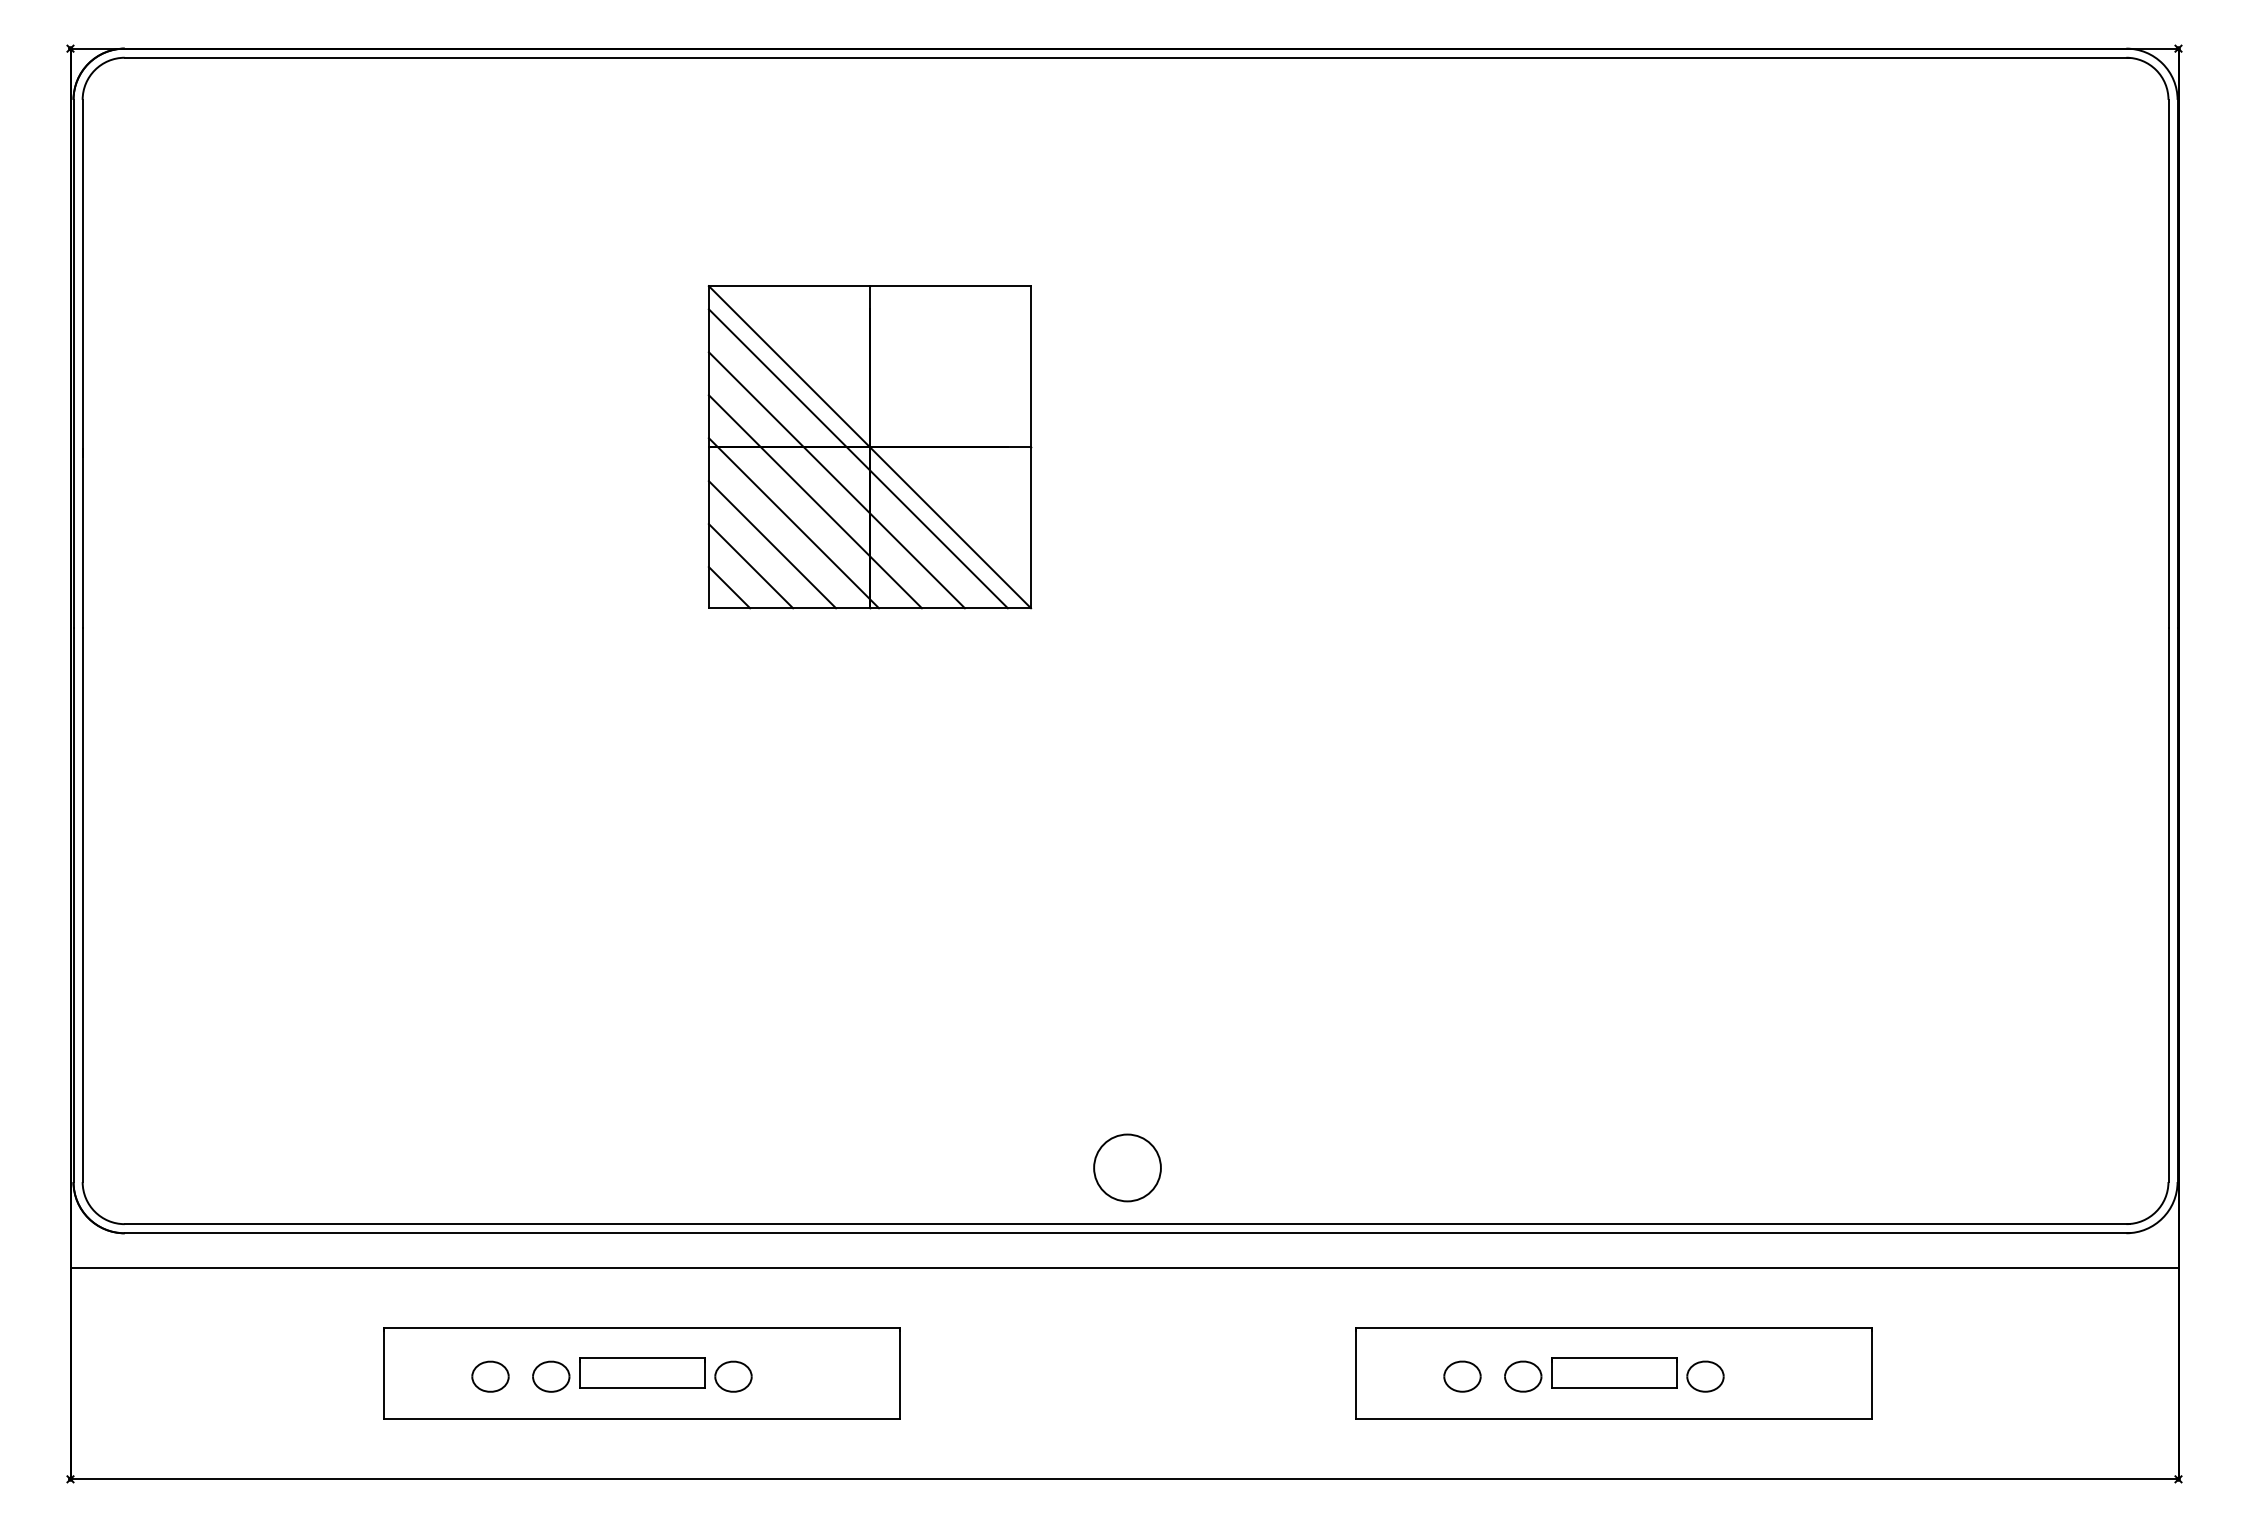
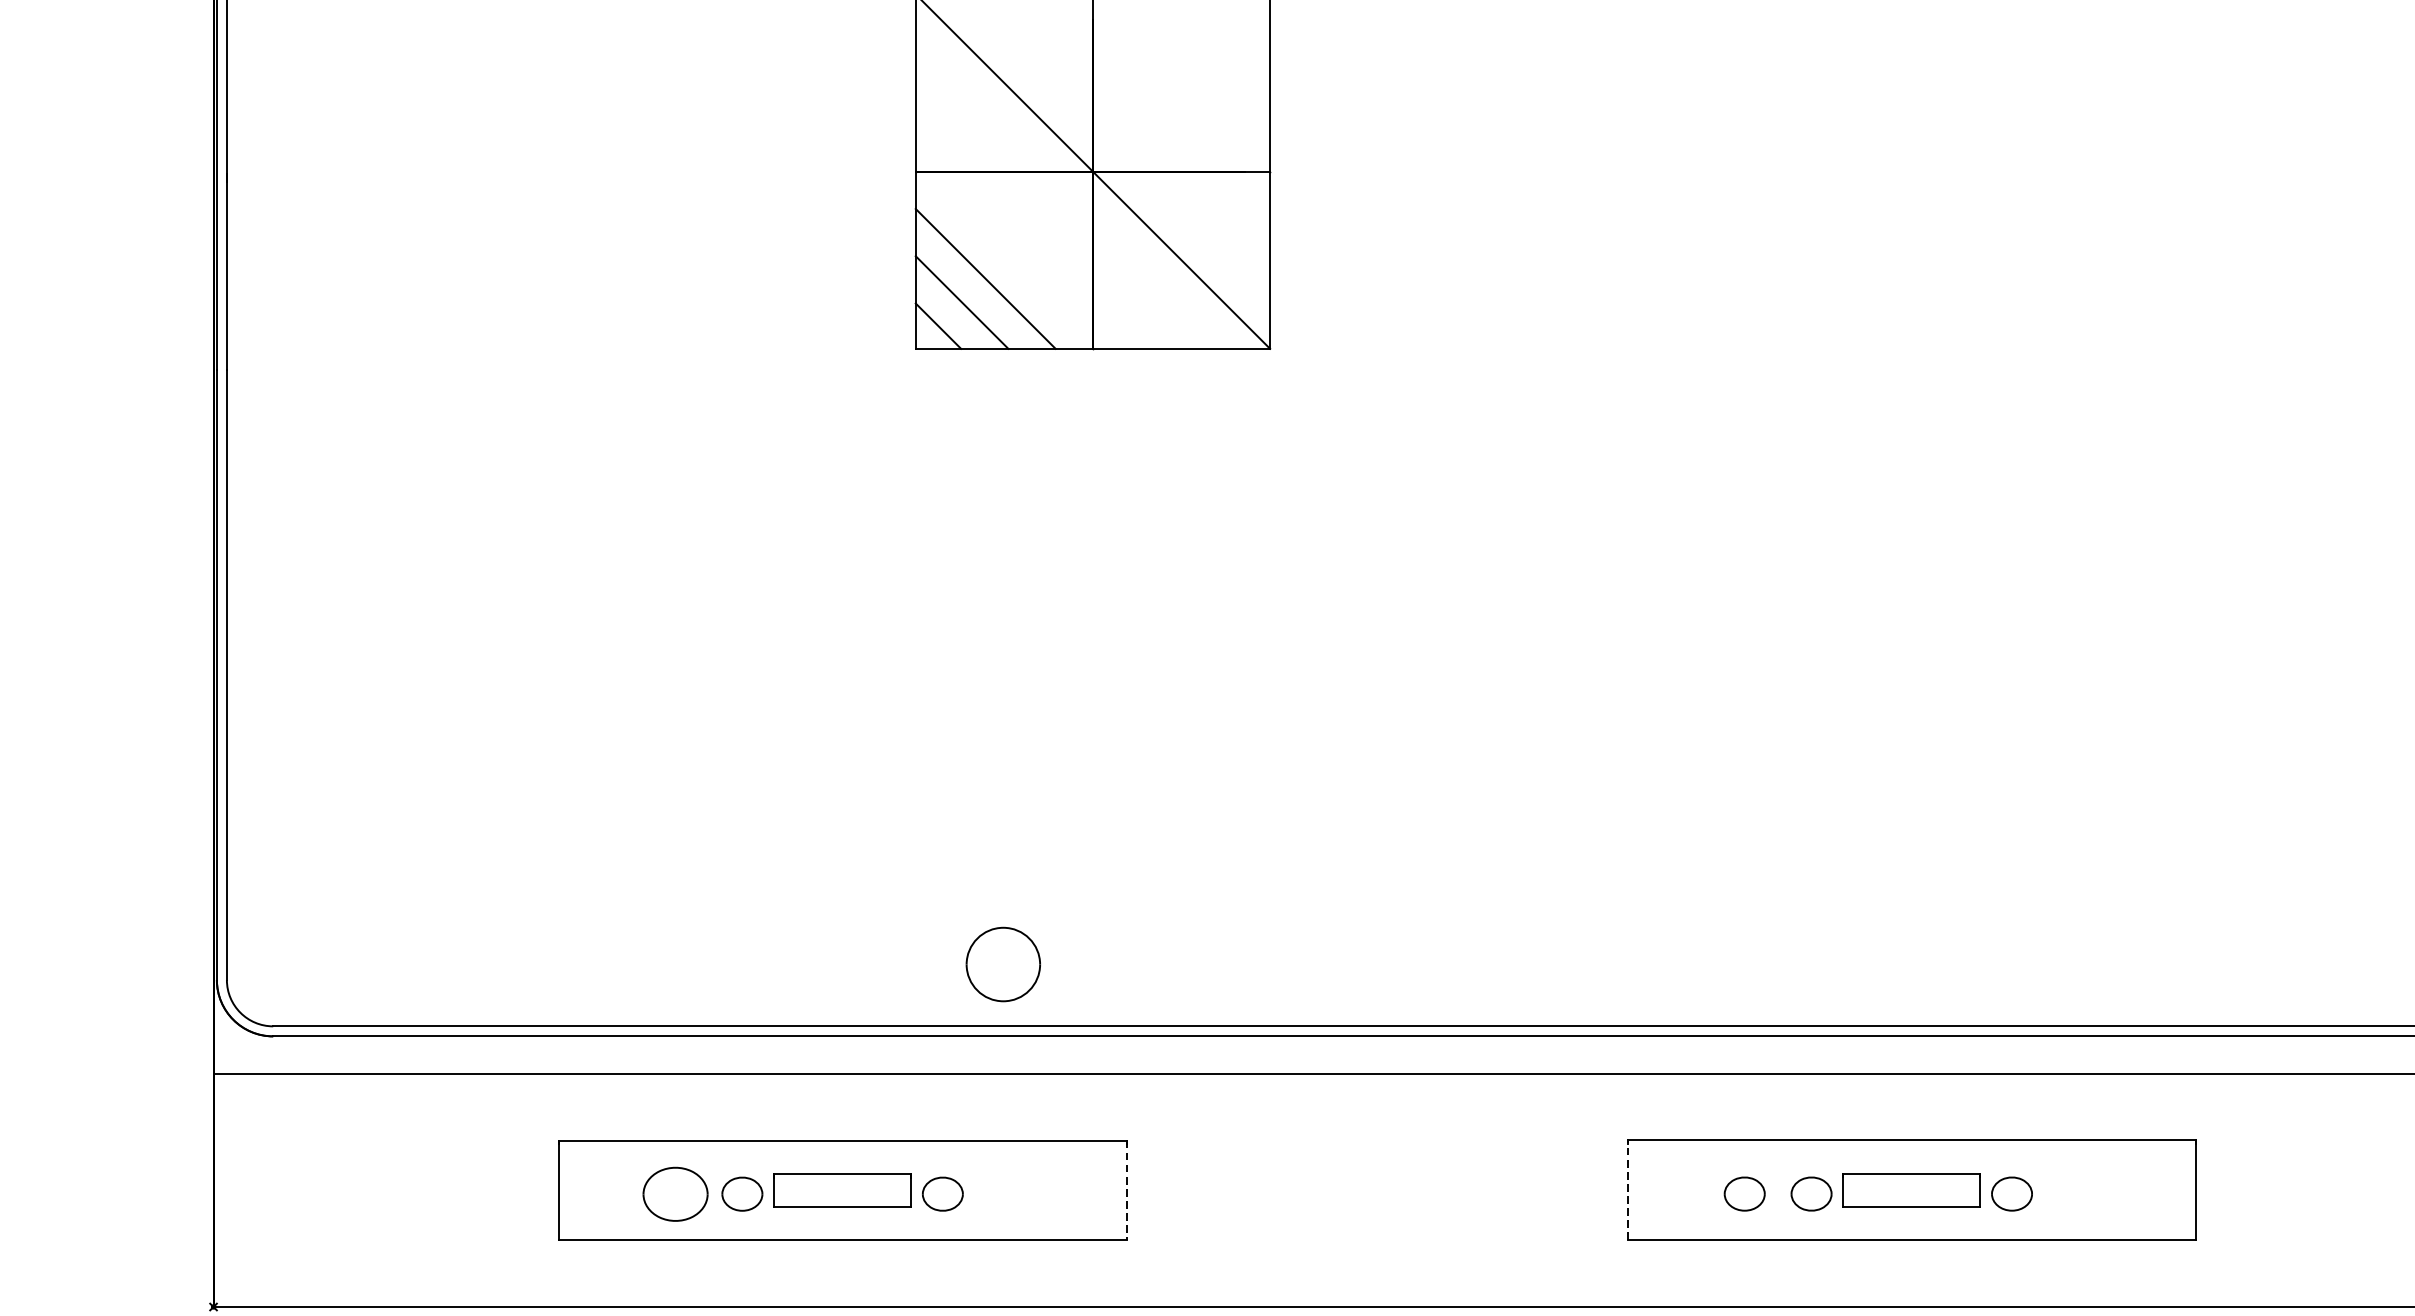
line: (857, 458) -> (1079, 184), removed
line: (836, 480) -> (1056, 208), removed
line: (814, 501) -> (1031, 231), removed
line: (793, 523) -> (1008, 255), removed
part: (1127, 1167) -> (1003, 964), moved
line: (1356, 1372) -> (1628, 1189), solid -> dashed
line: (900, 1373) -> (1126, 1190), solid -> dashed
part: (490, 1376) -> (675, 1193), size x1.6

